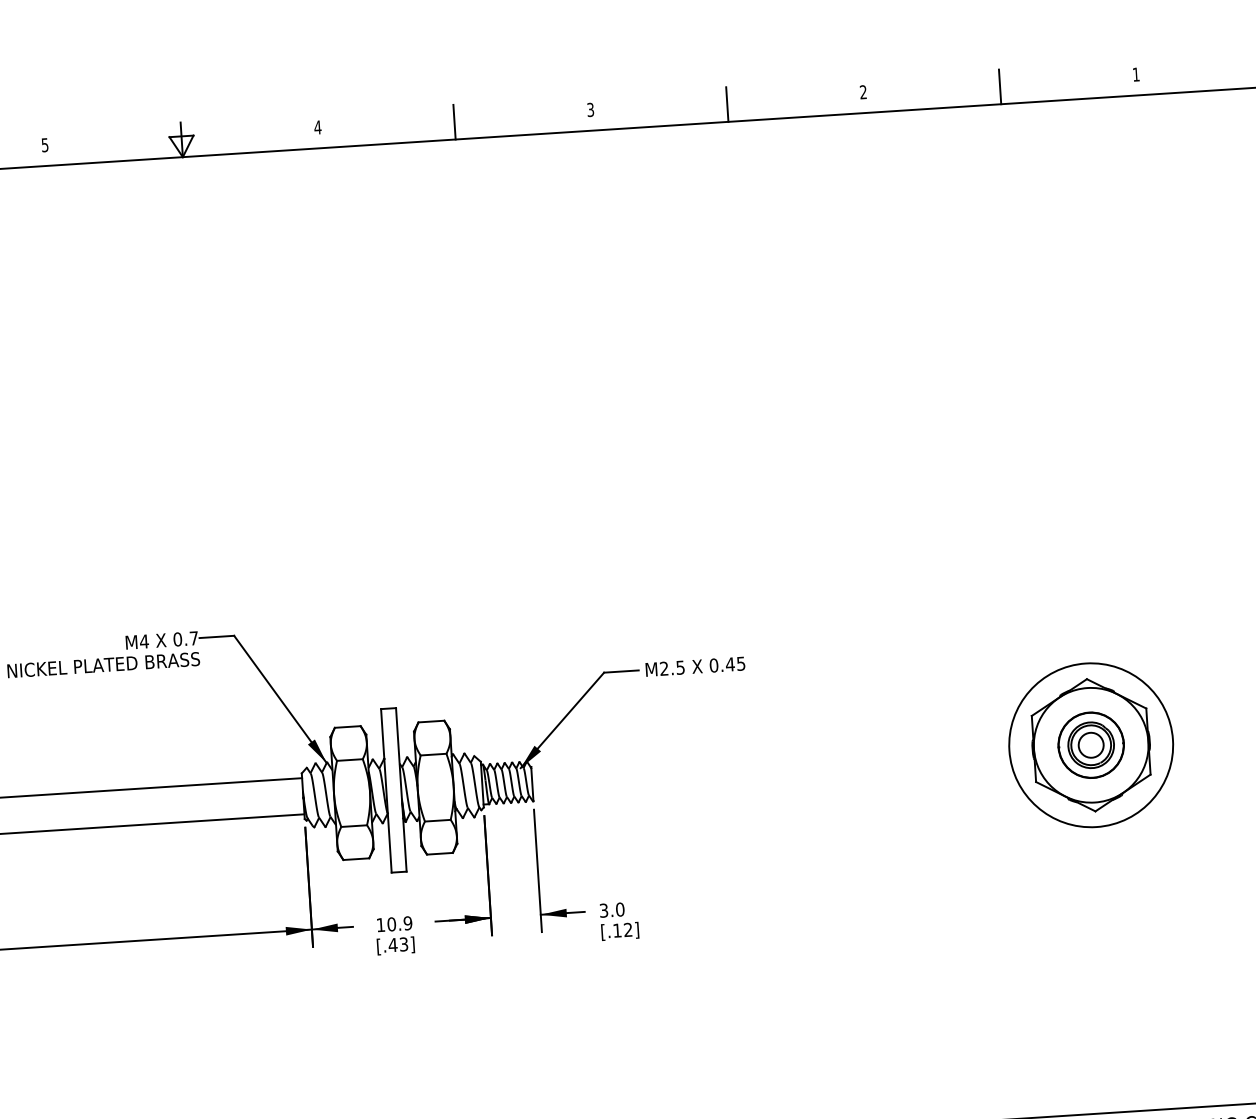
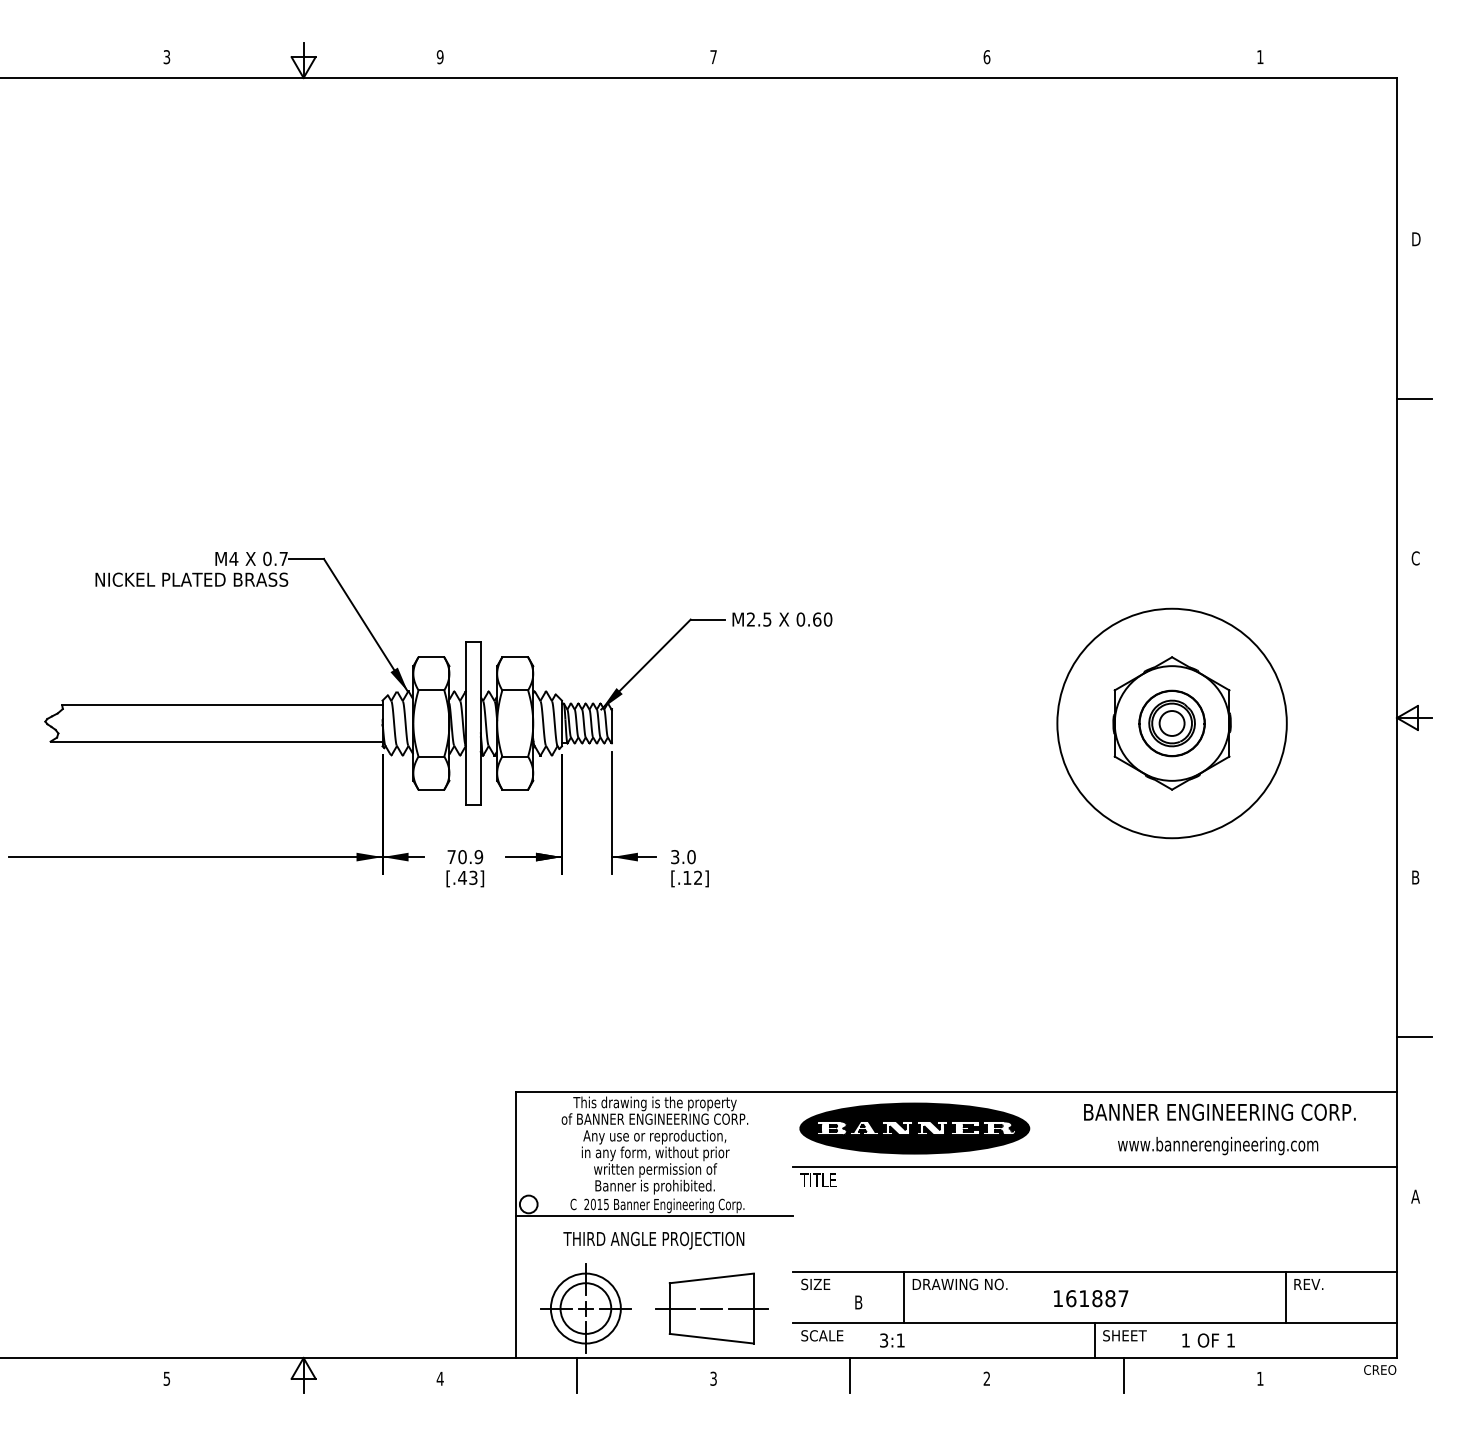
line: (999, 86) -> (1123, 60), removed
text: (863, 92) -> (986, 57), 2 -> 6
line: (727, 104) -> (850, 60), removed
text: (590, 110) -> (713, 57), 3 -> 7
line: (454, 122) -> (576, 60), removed
text: (317, 127) -> (439, 57), 4 -> 9
text: (45, 144) -> (167, 56), 5 -> 3
text: (735, 664) -> (822, 619), 0.45 -> 0.60
circle: (1091, 745) -> (1172, 723), size x1.4
text: (380, 924) -> (451, 856), 10.9 -> 70.9

